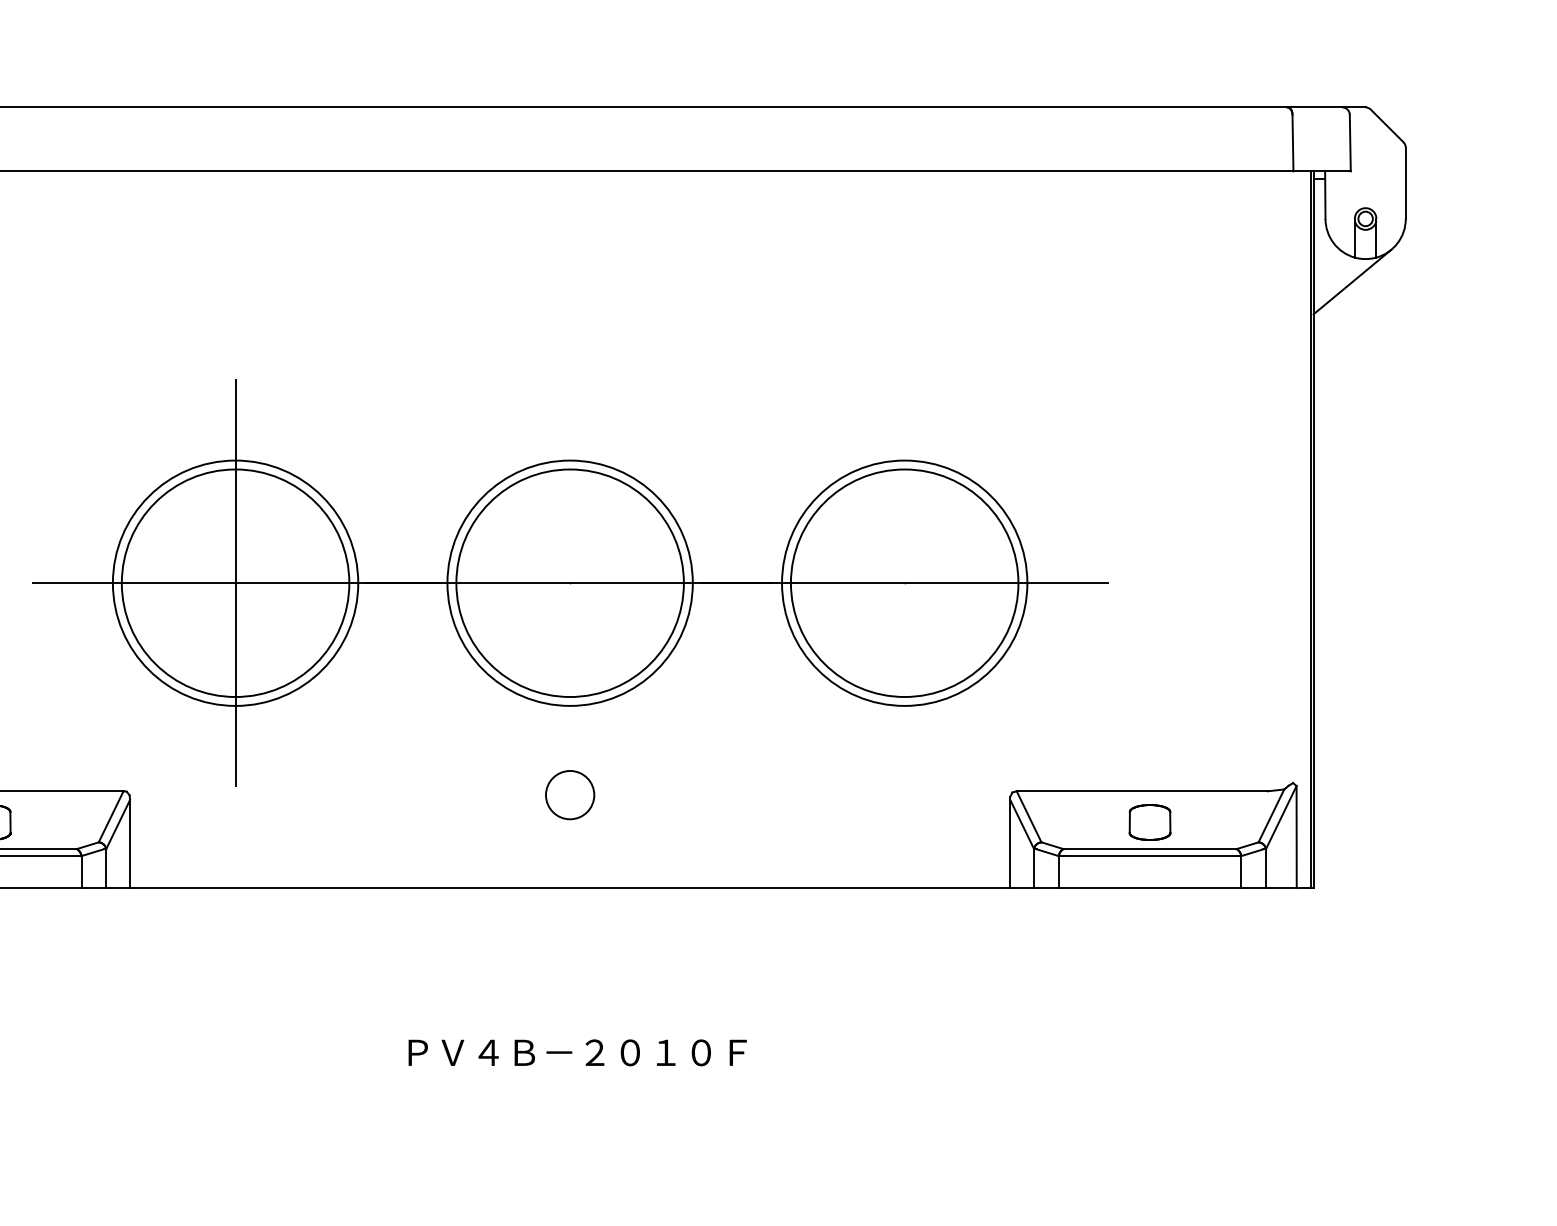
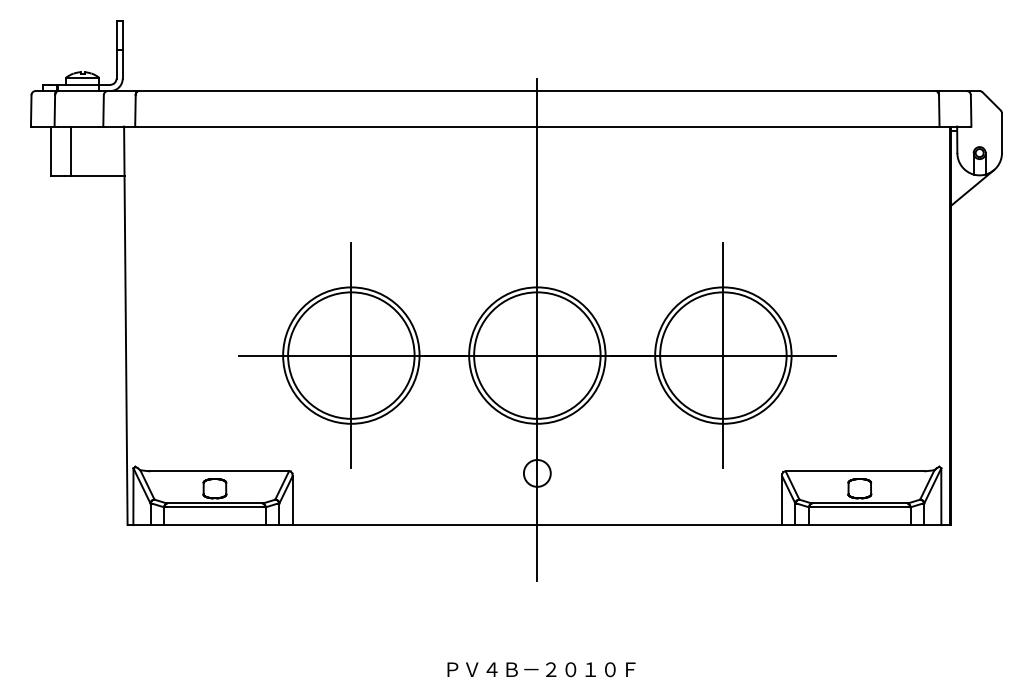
line: (570, 536) -> (537, 329), added
line: (904, 583) -> (723, 355), added
text: (577, 1052) -> (541, 669), moved

